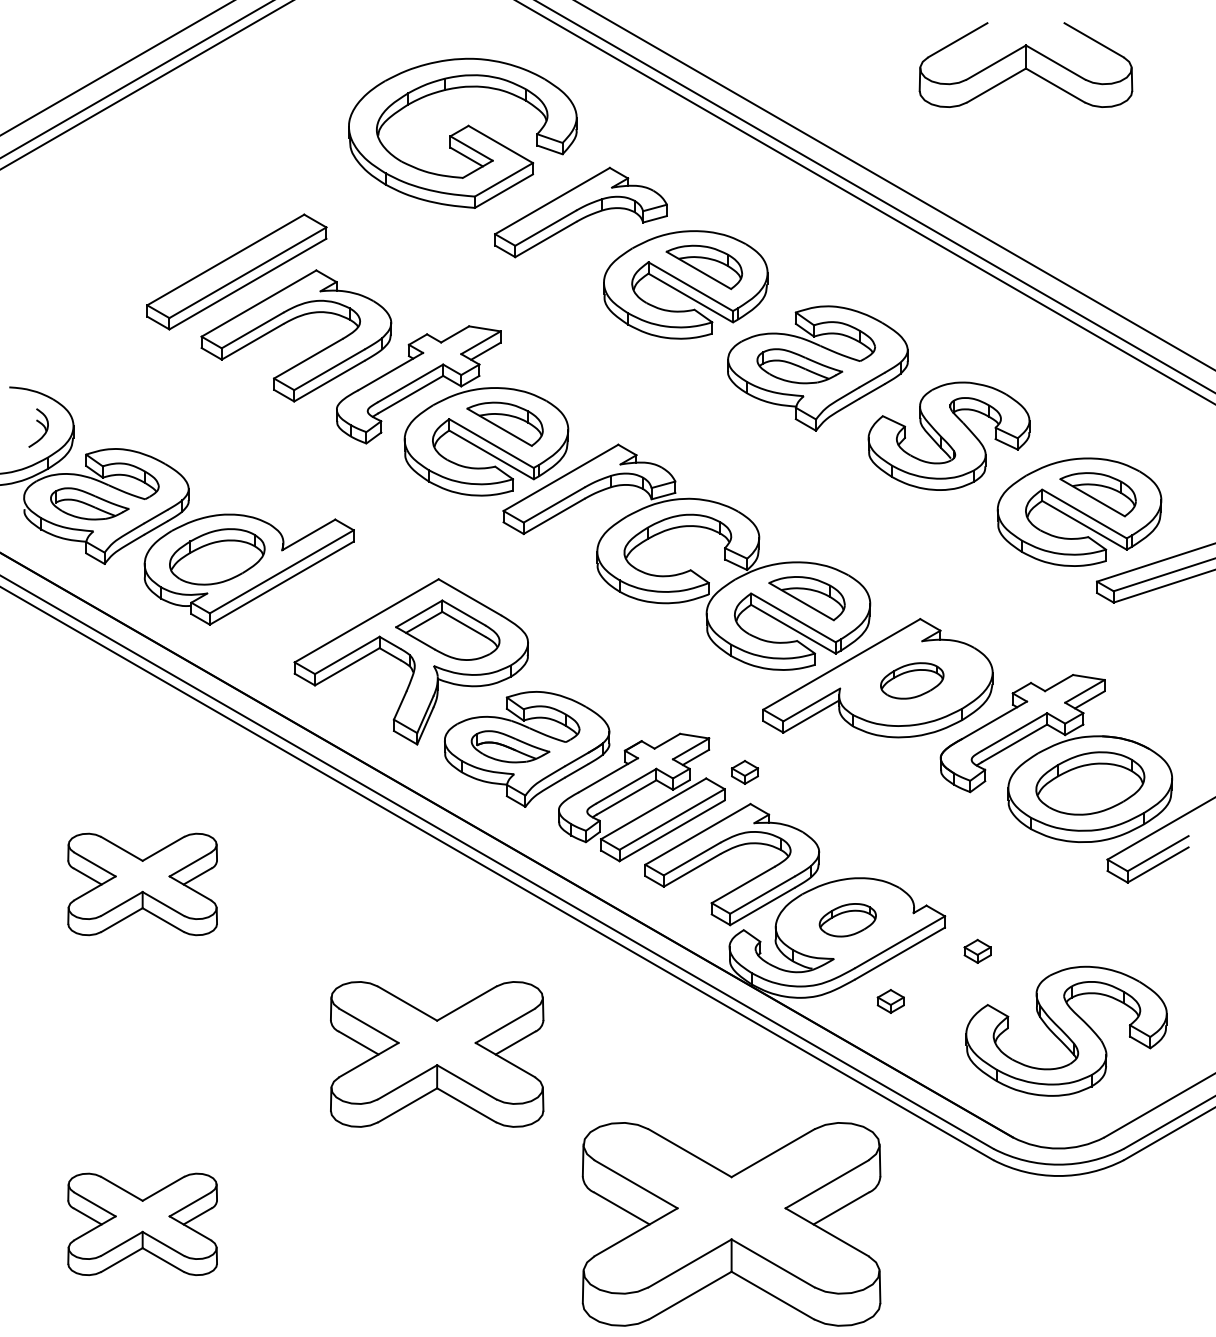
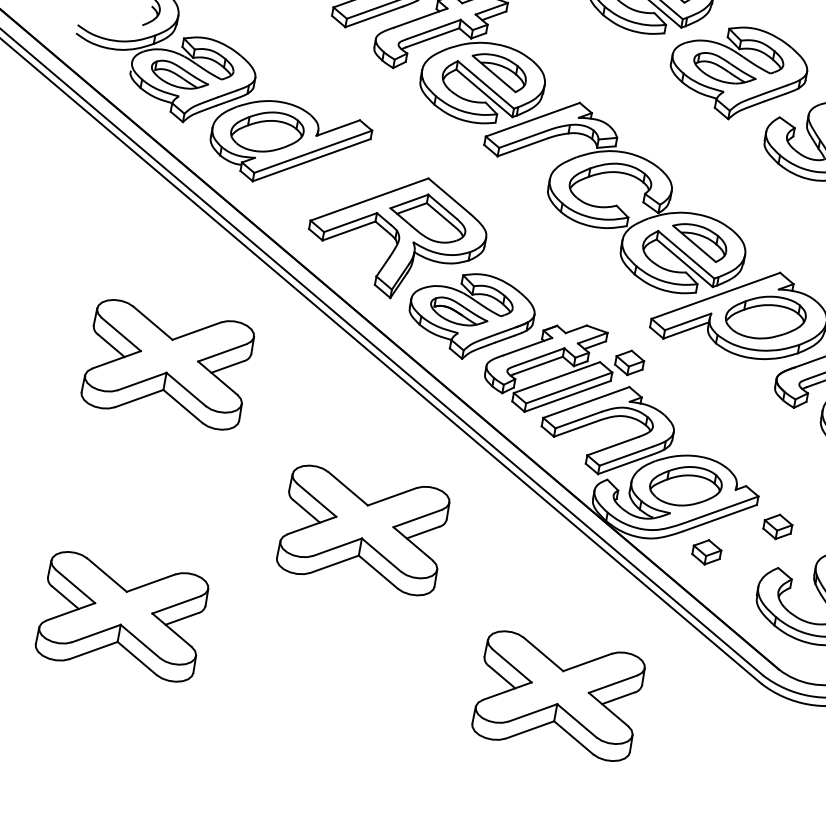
part: (912, 680) -> (766, 317), size x1.67
part: (744, 772) -> (629, 362), size x1.43
part: (142, 884) -> (167, 364), size x1.43
part: (847, 920) -> (685, 486), size x1.67
part: (977, 951) -> (777, 526), size x1.43
part: (890, 1001) -> (706, 552), size x1.43
part: (142, 1224) -> (122, 616), size x1.43
part: (731, 1224) -> (558, 696), size x0.71

